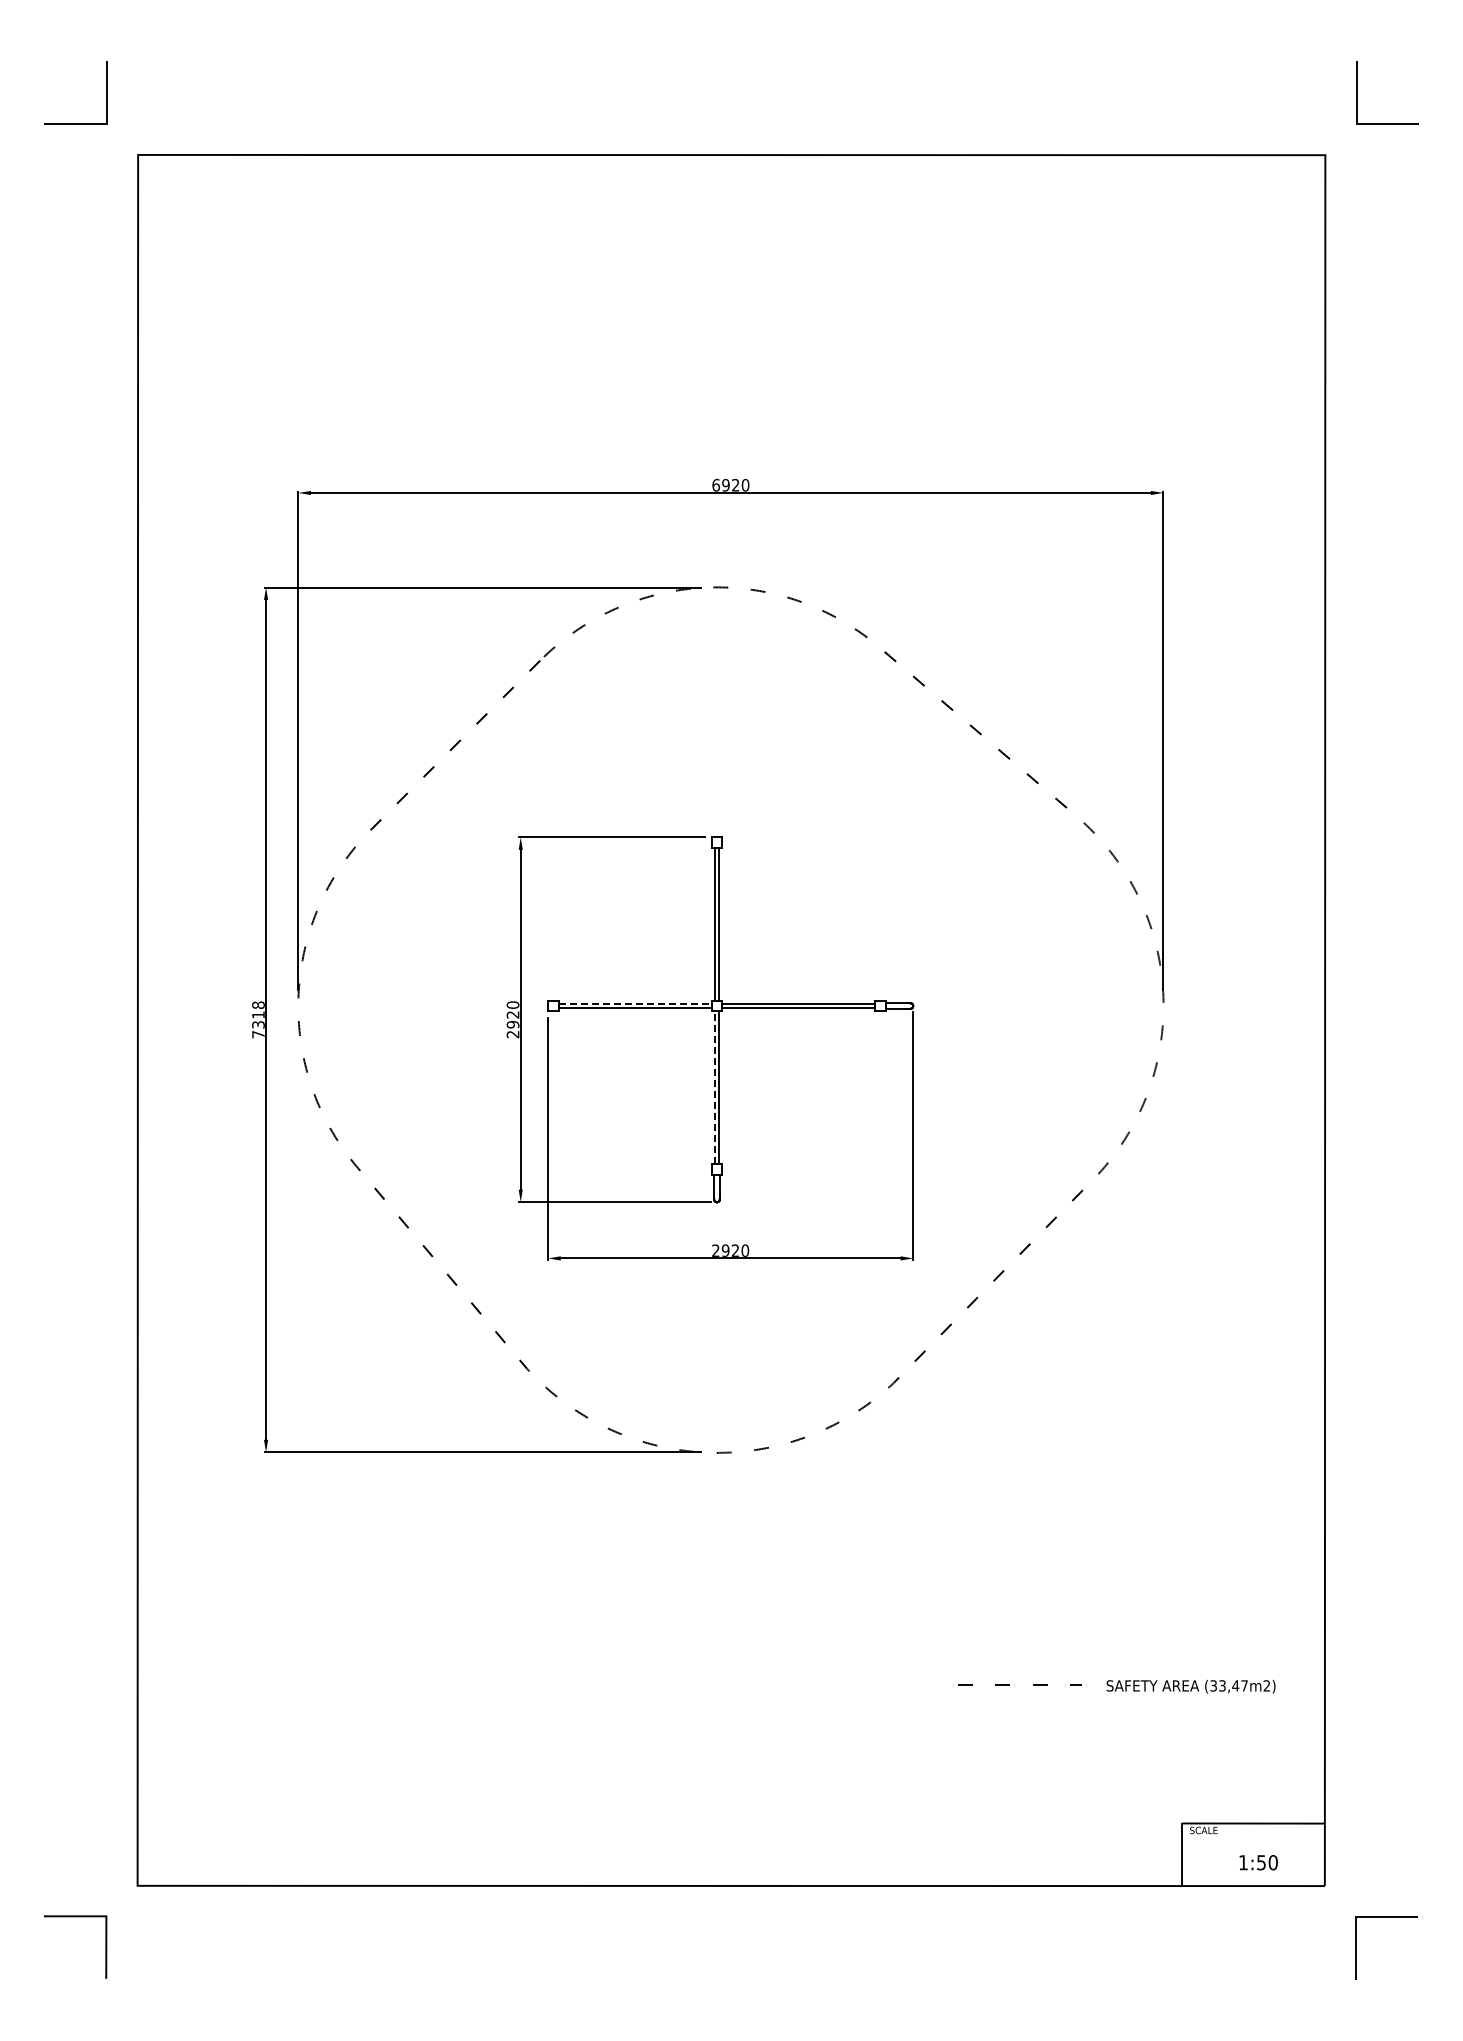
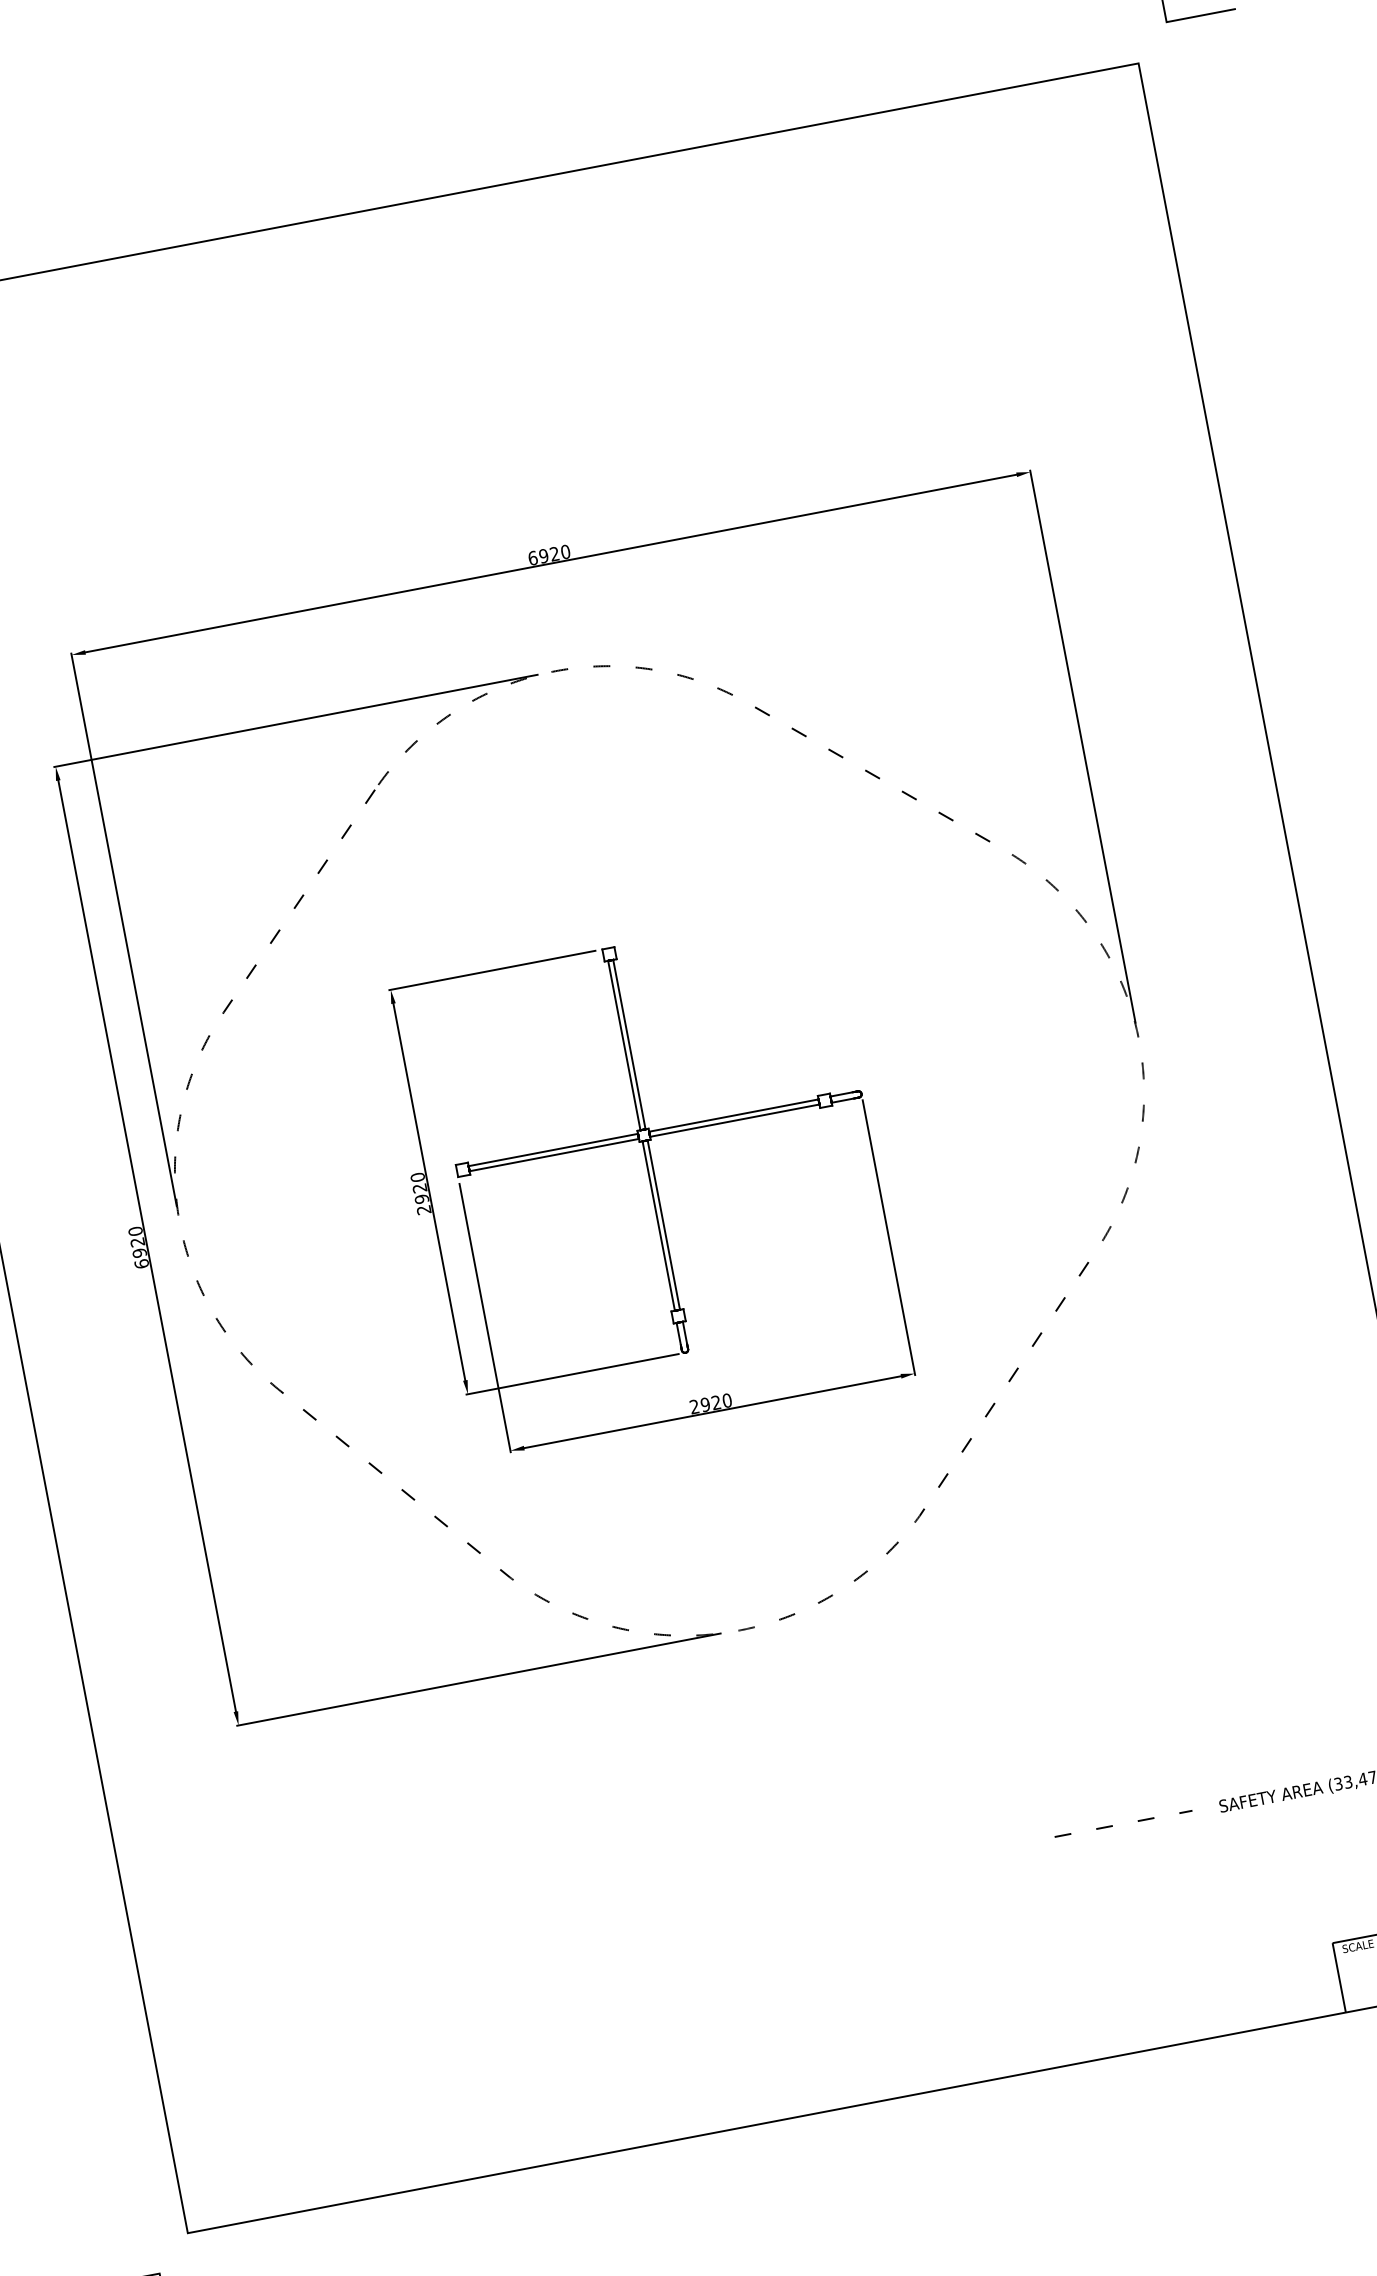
line: (636, 1003) -> (554, 1149), dashed -> solid
text: (258, 1019) -> (138, 1247), 7318 -> 6920
line: (714, 1086) -> (658, 1225), dashed -> solid

